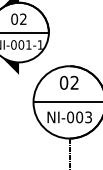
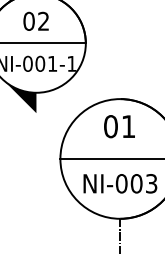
text: (74, 82) -> (128, 126), 02 -> 01

